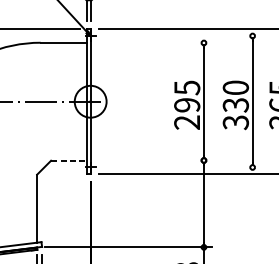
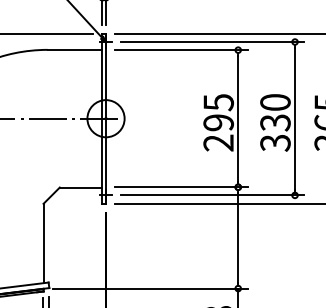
line: (181, 36) -> (212, 42), added
line: (155, 43) -> (181, 50), added
line: (69, 160) -> (81, 187), dashed -> solid
line: (155, 160) -> (181, 187), added
line: (181, 167) -> (212, 195), added

